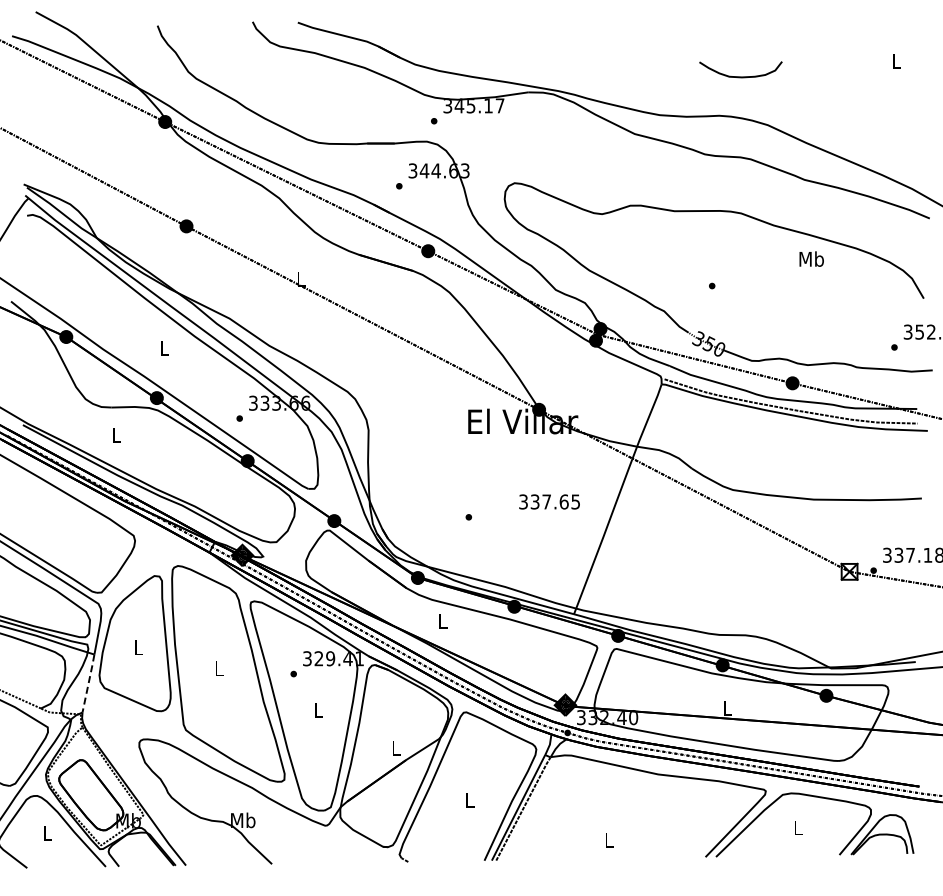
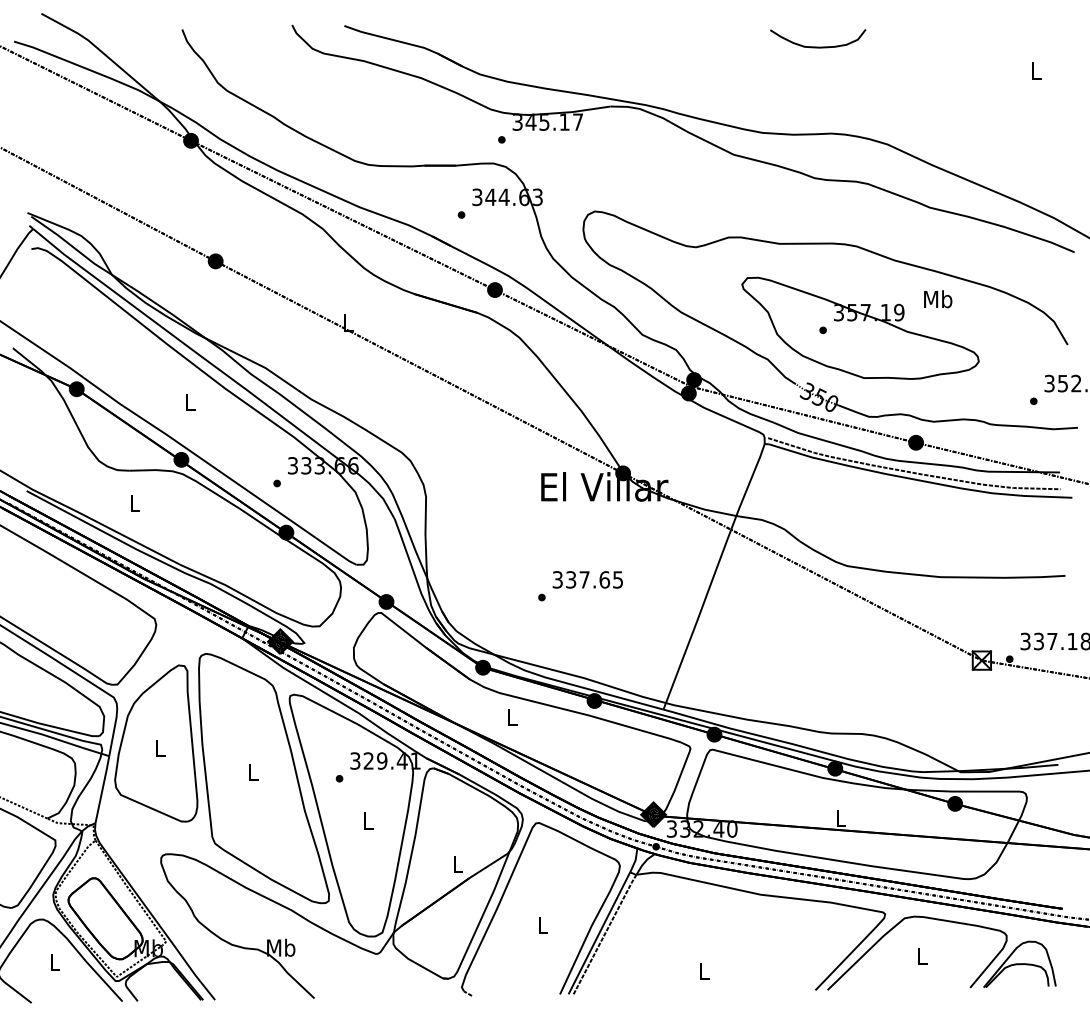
curve: (740, 76) -> (817, 46), moved
part: (744, 283) -> (860, 327), added
text: (549, 501) -> (587, 579), moved
line: (88, 683) -> (102, 789), dashed -> solid

